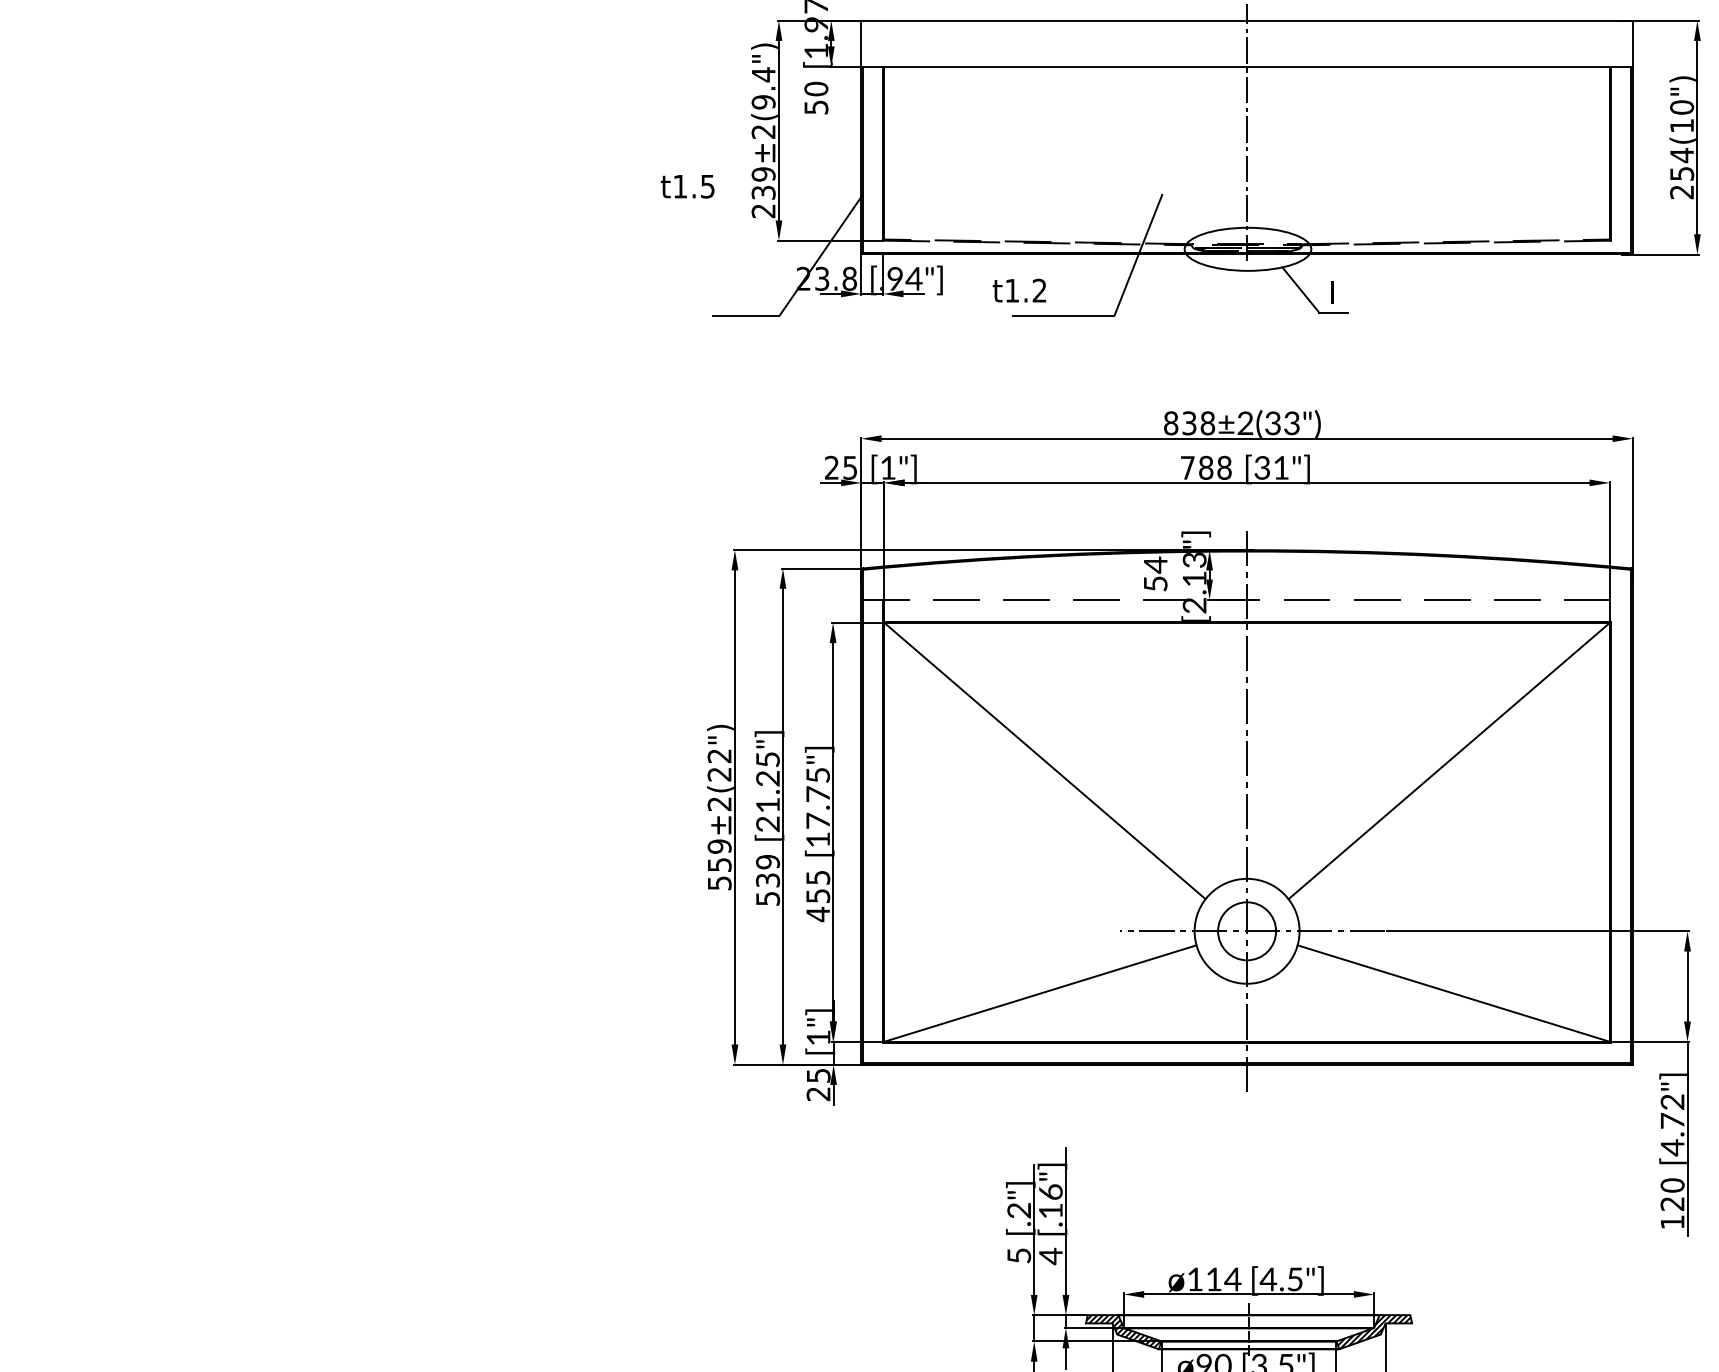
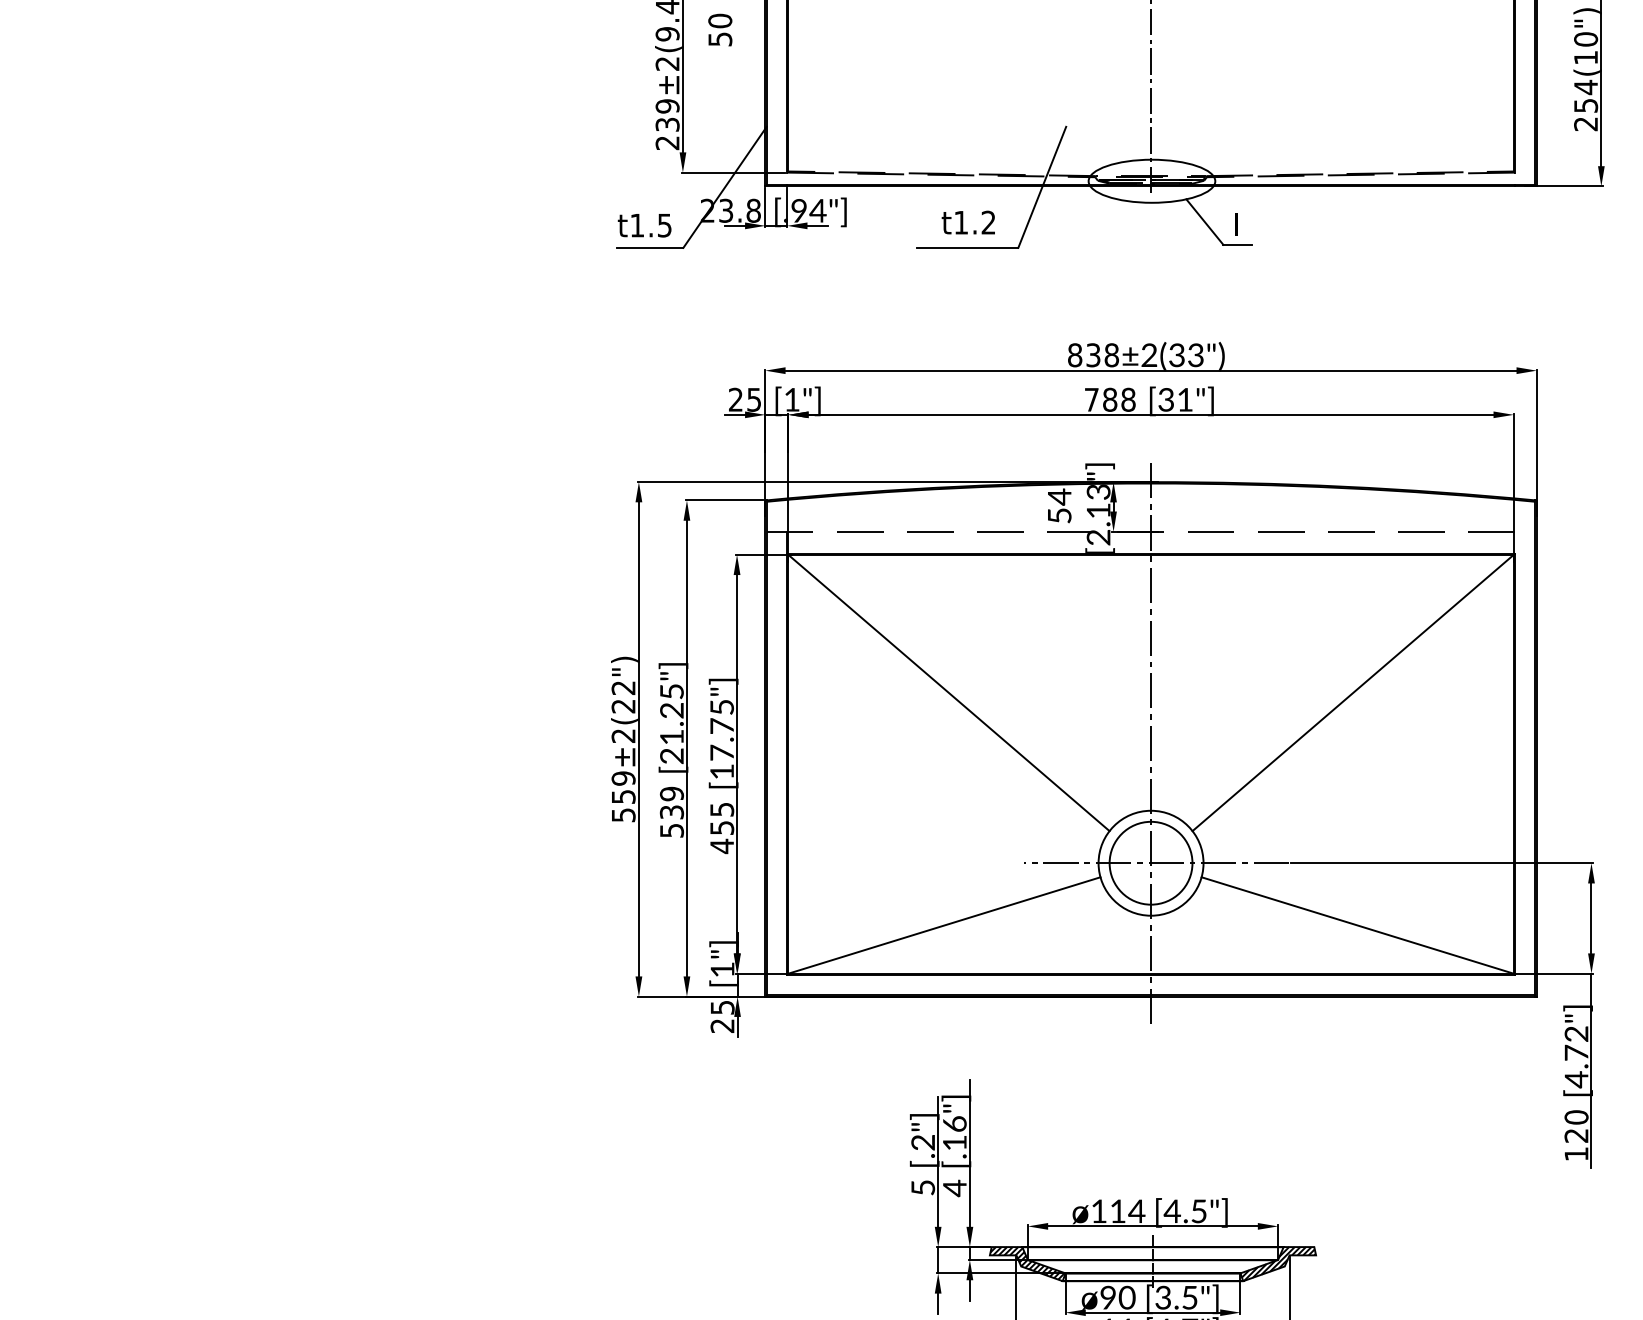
text: (687, 186) -> (644, 225), moved
text: (1018, 290) -> (967, 222), moved
circle: (1246, 930) -> (1150, 862), size x1.43

